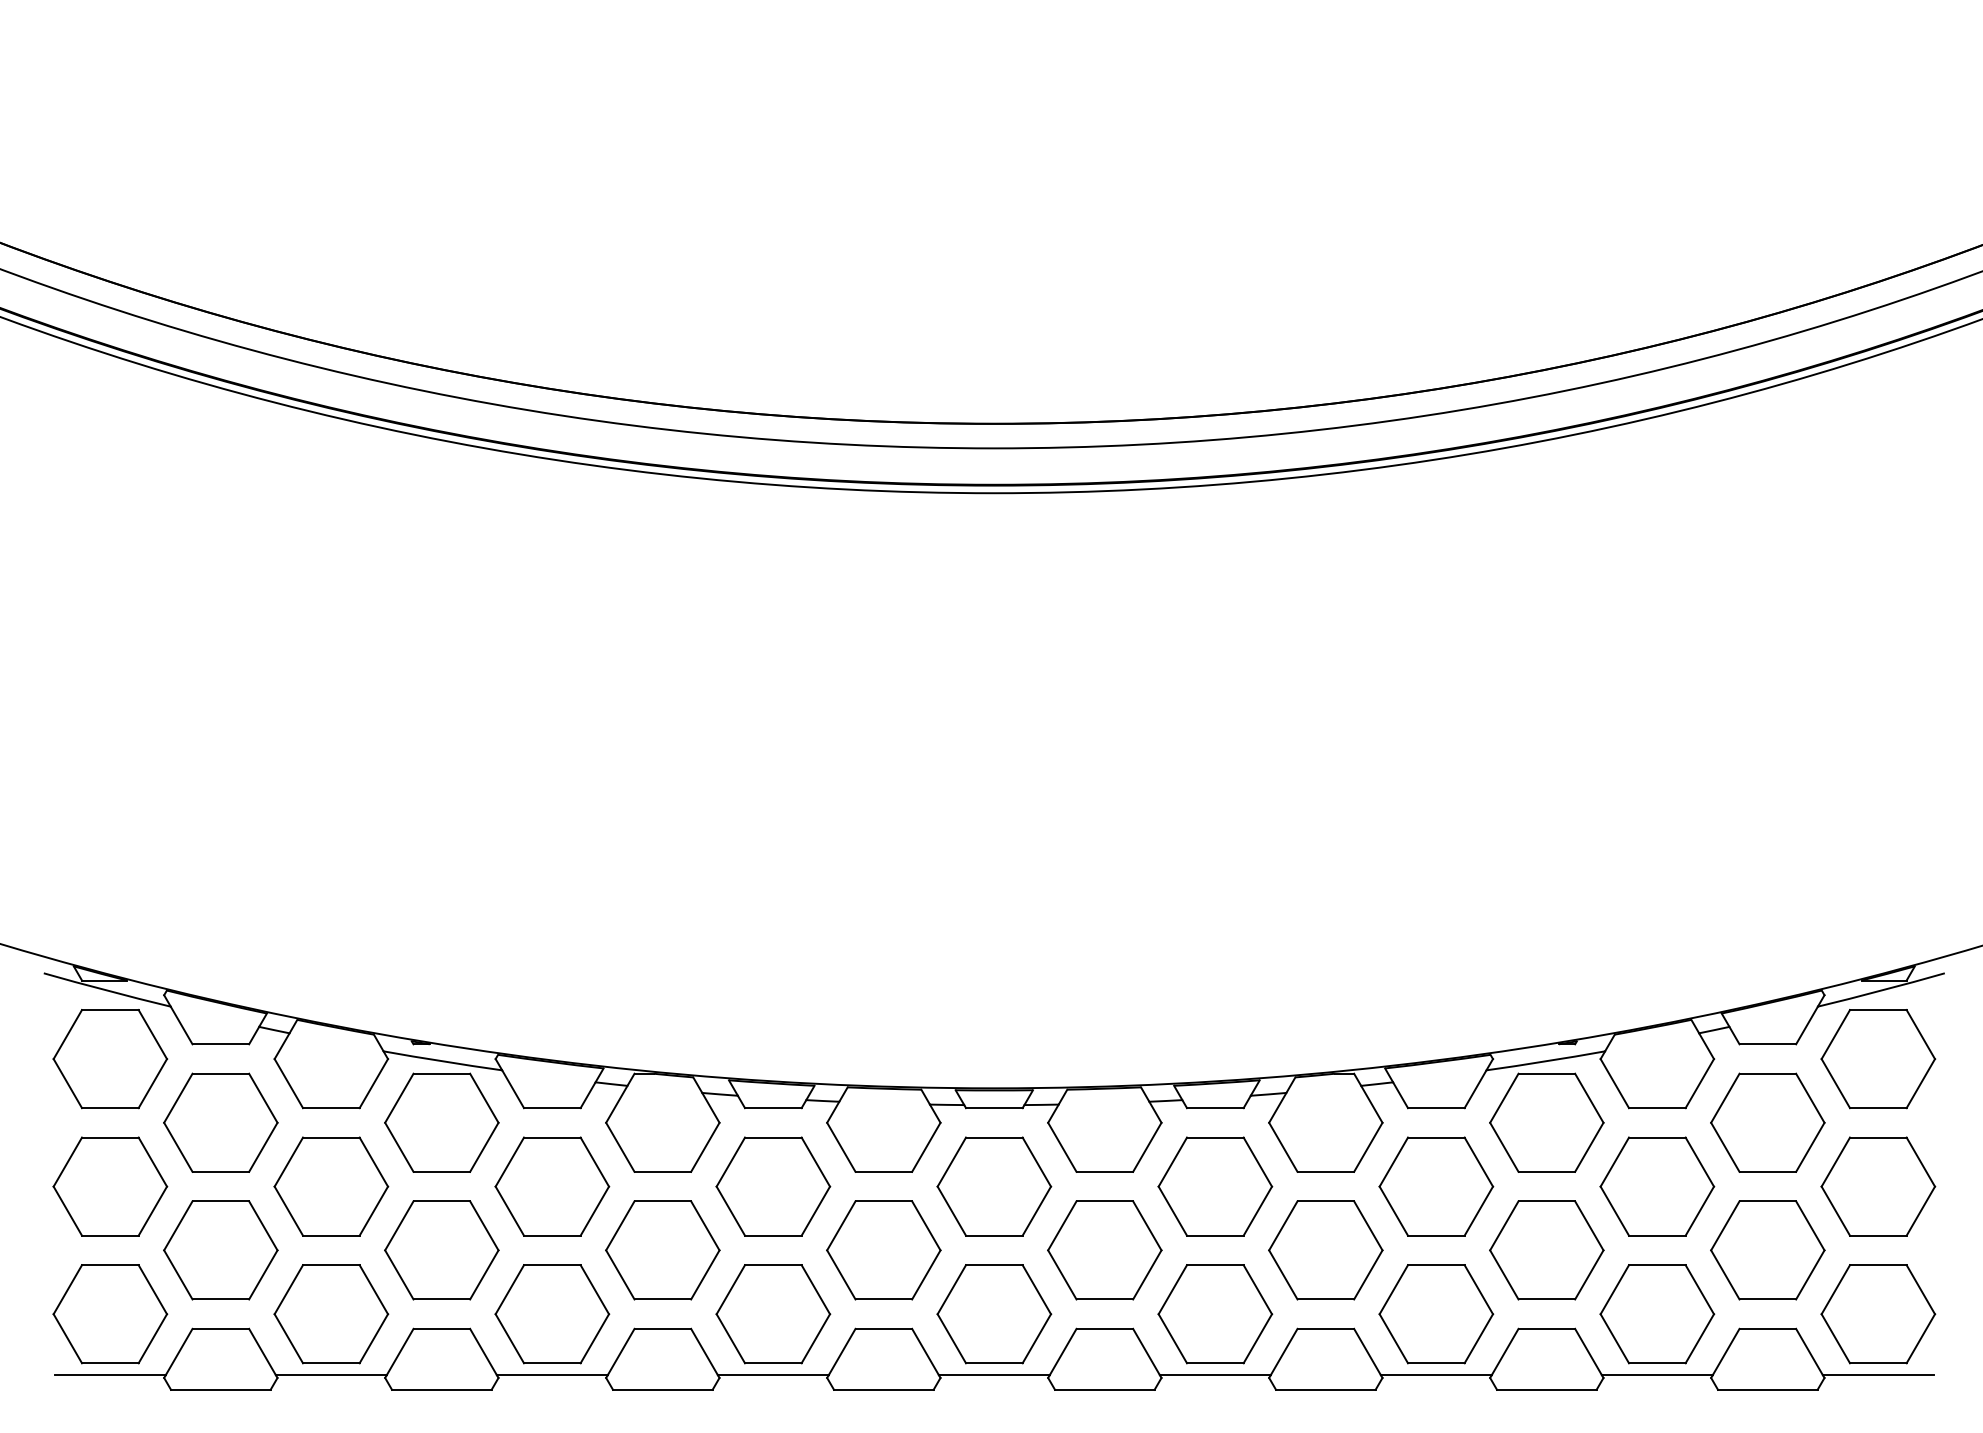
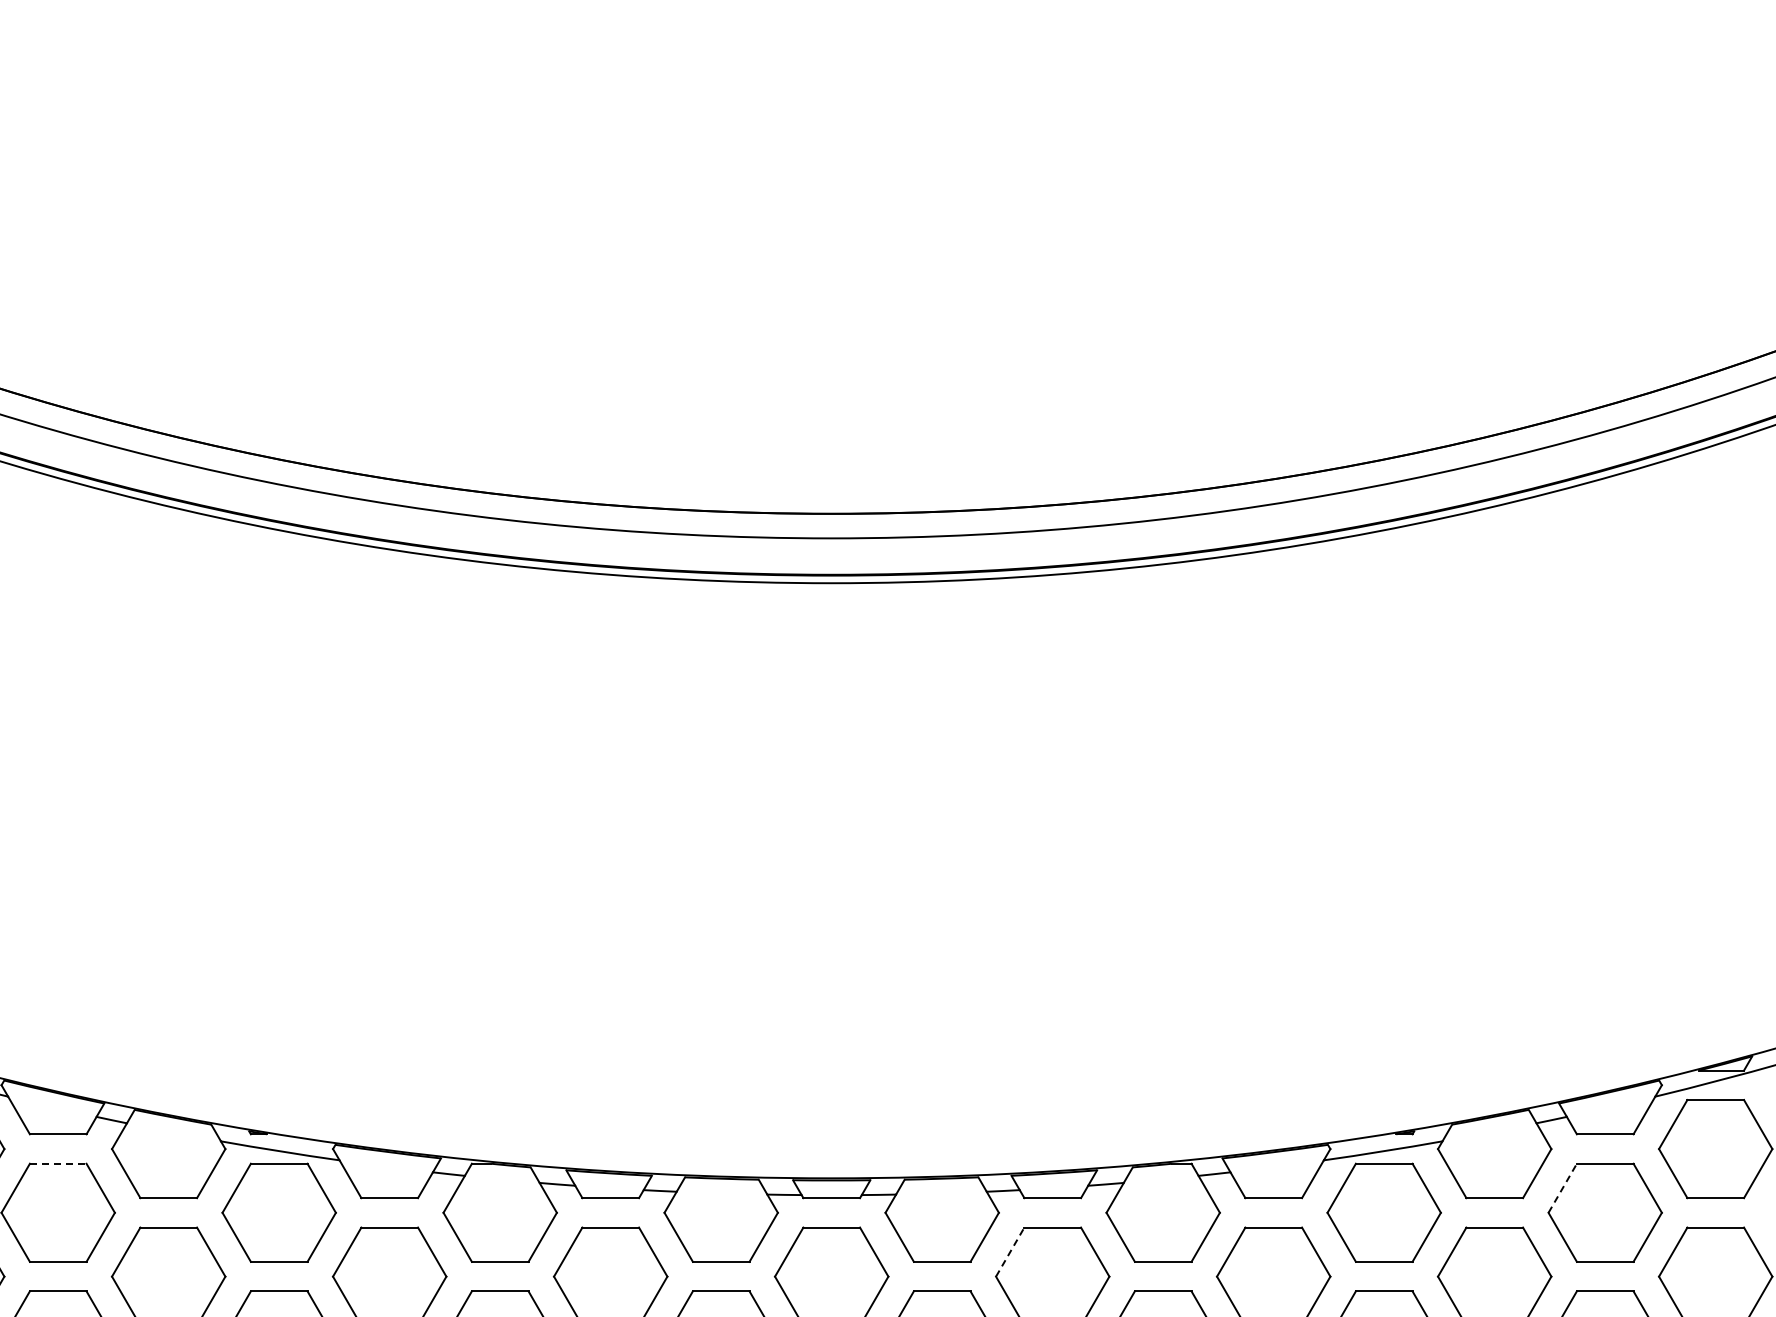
line: (221, 1073) -> (58, 1163), solid -> dashed
line: (1725, 1097) -> (1562, 1187), solid -> dashed
line: (1173, 1161) -> (1010, 1251), solid -> dashed

